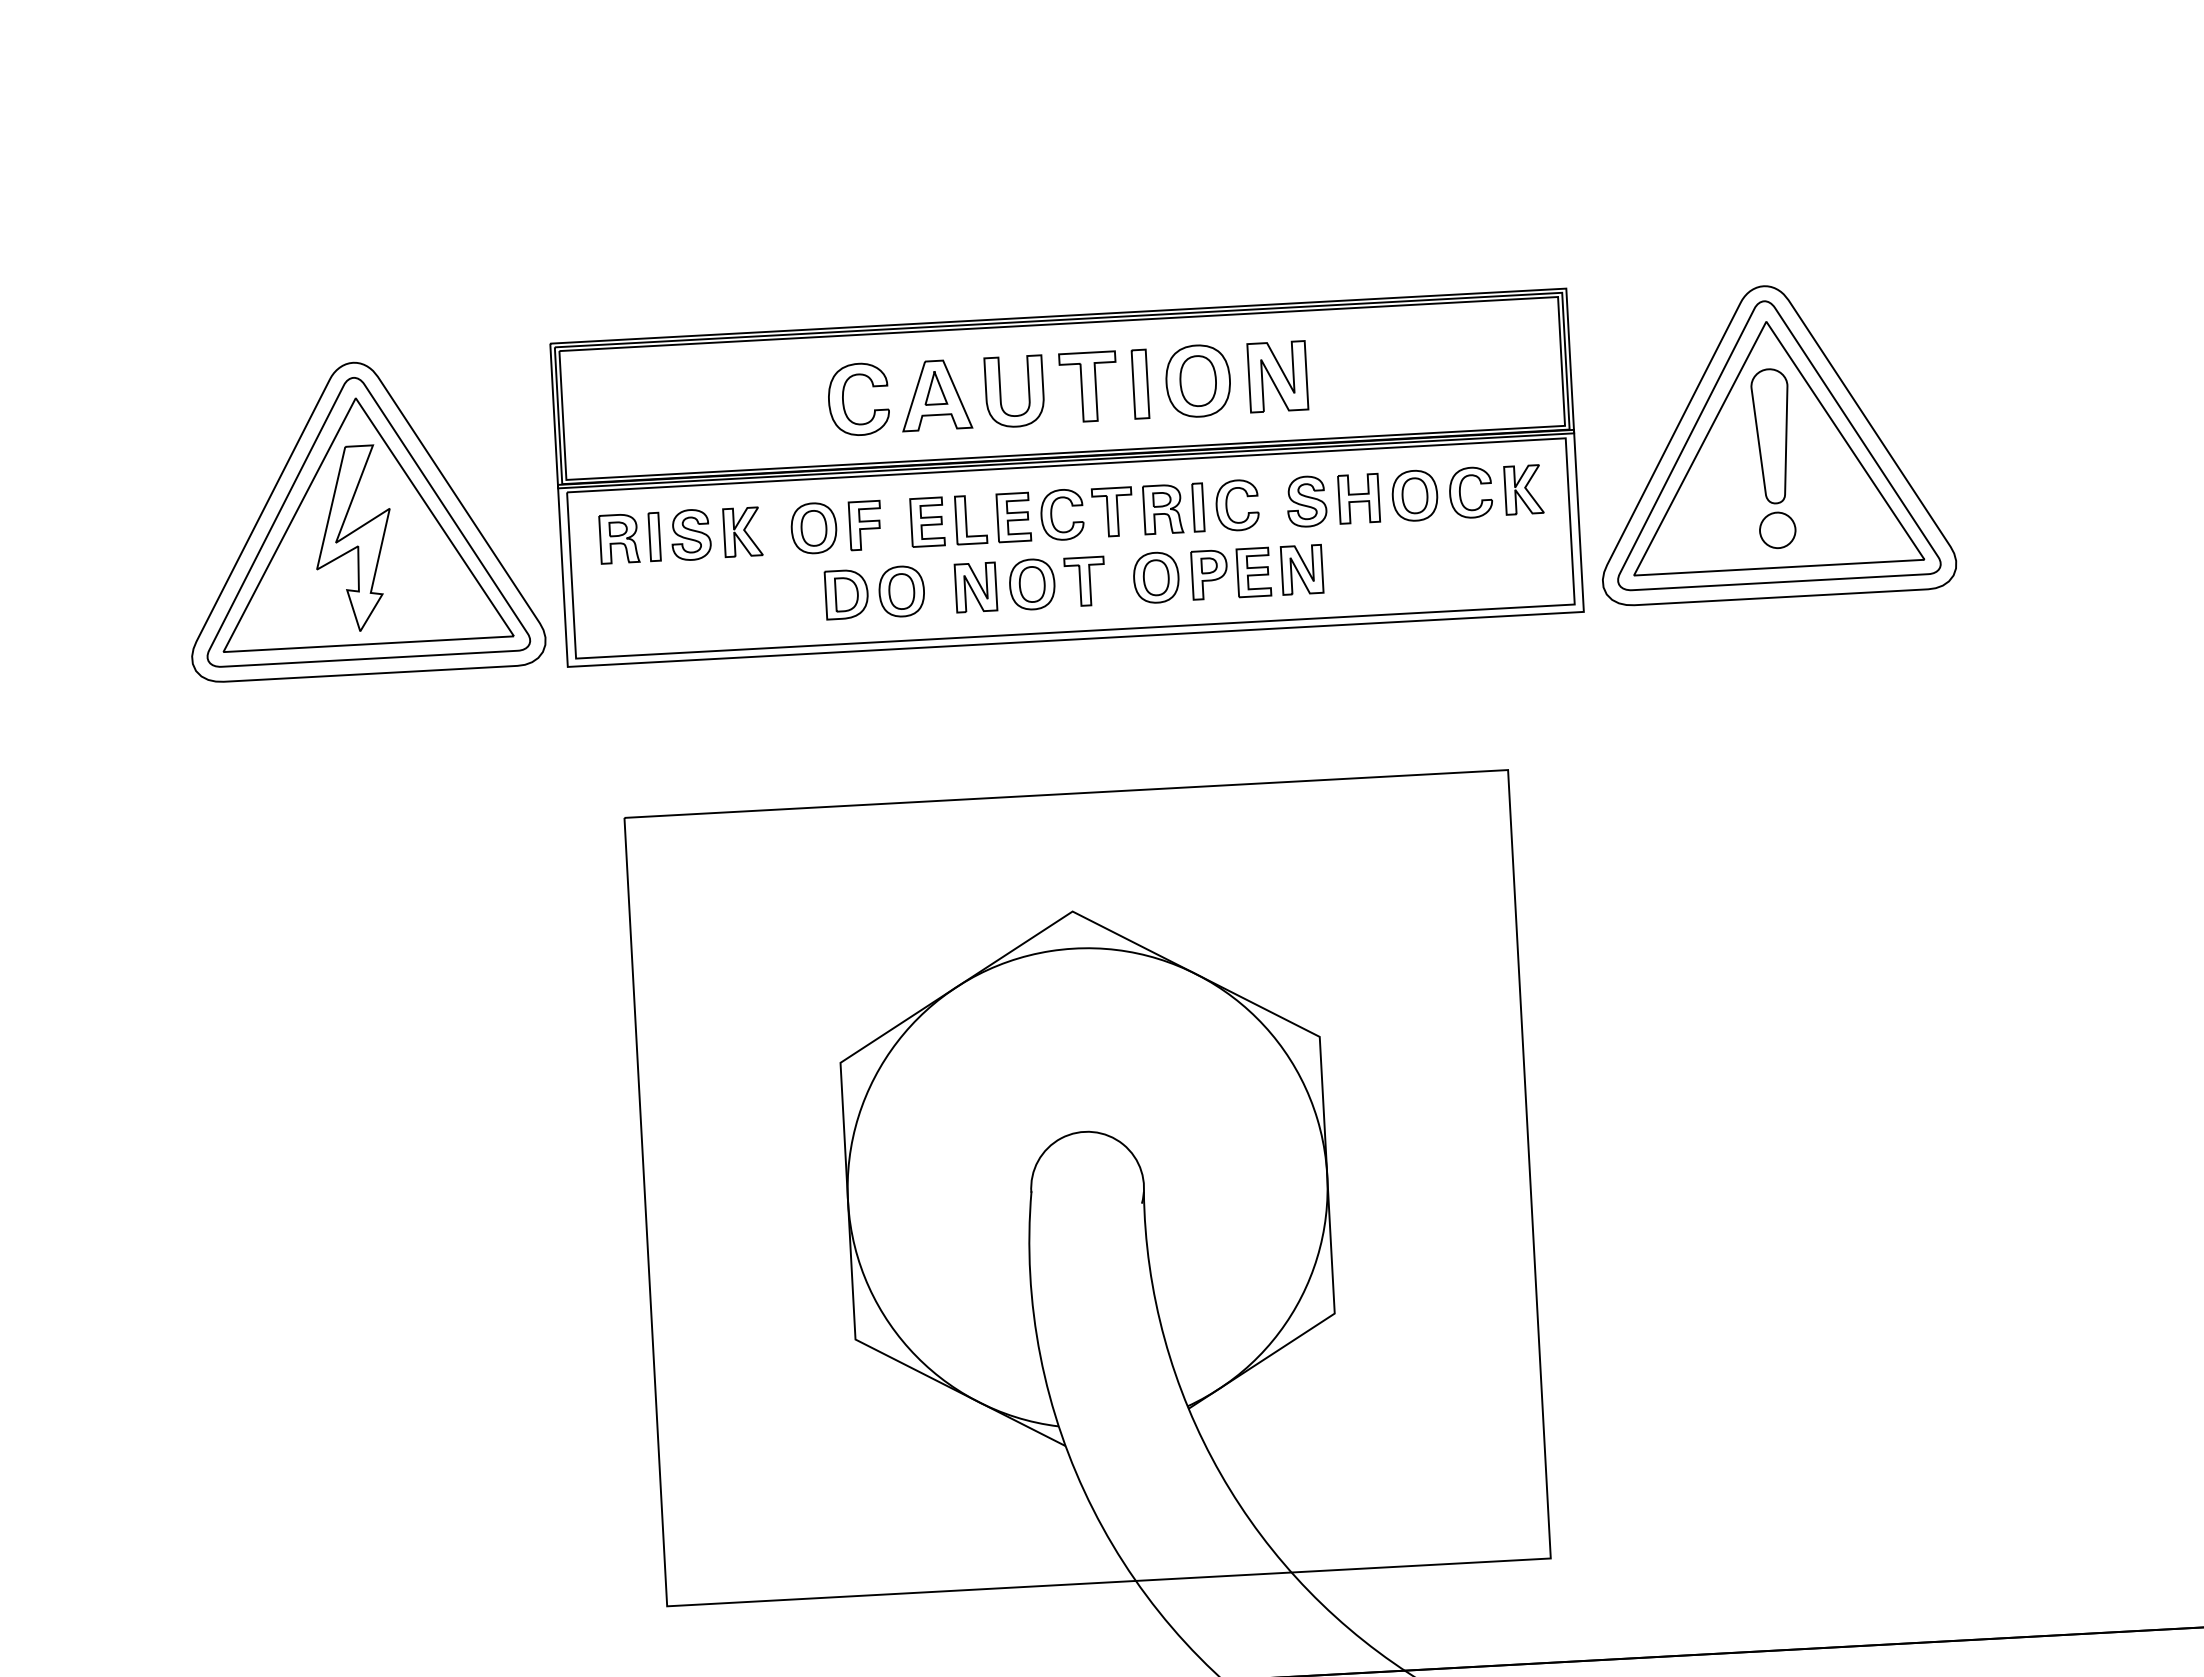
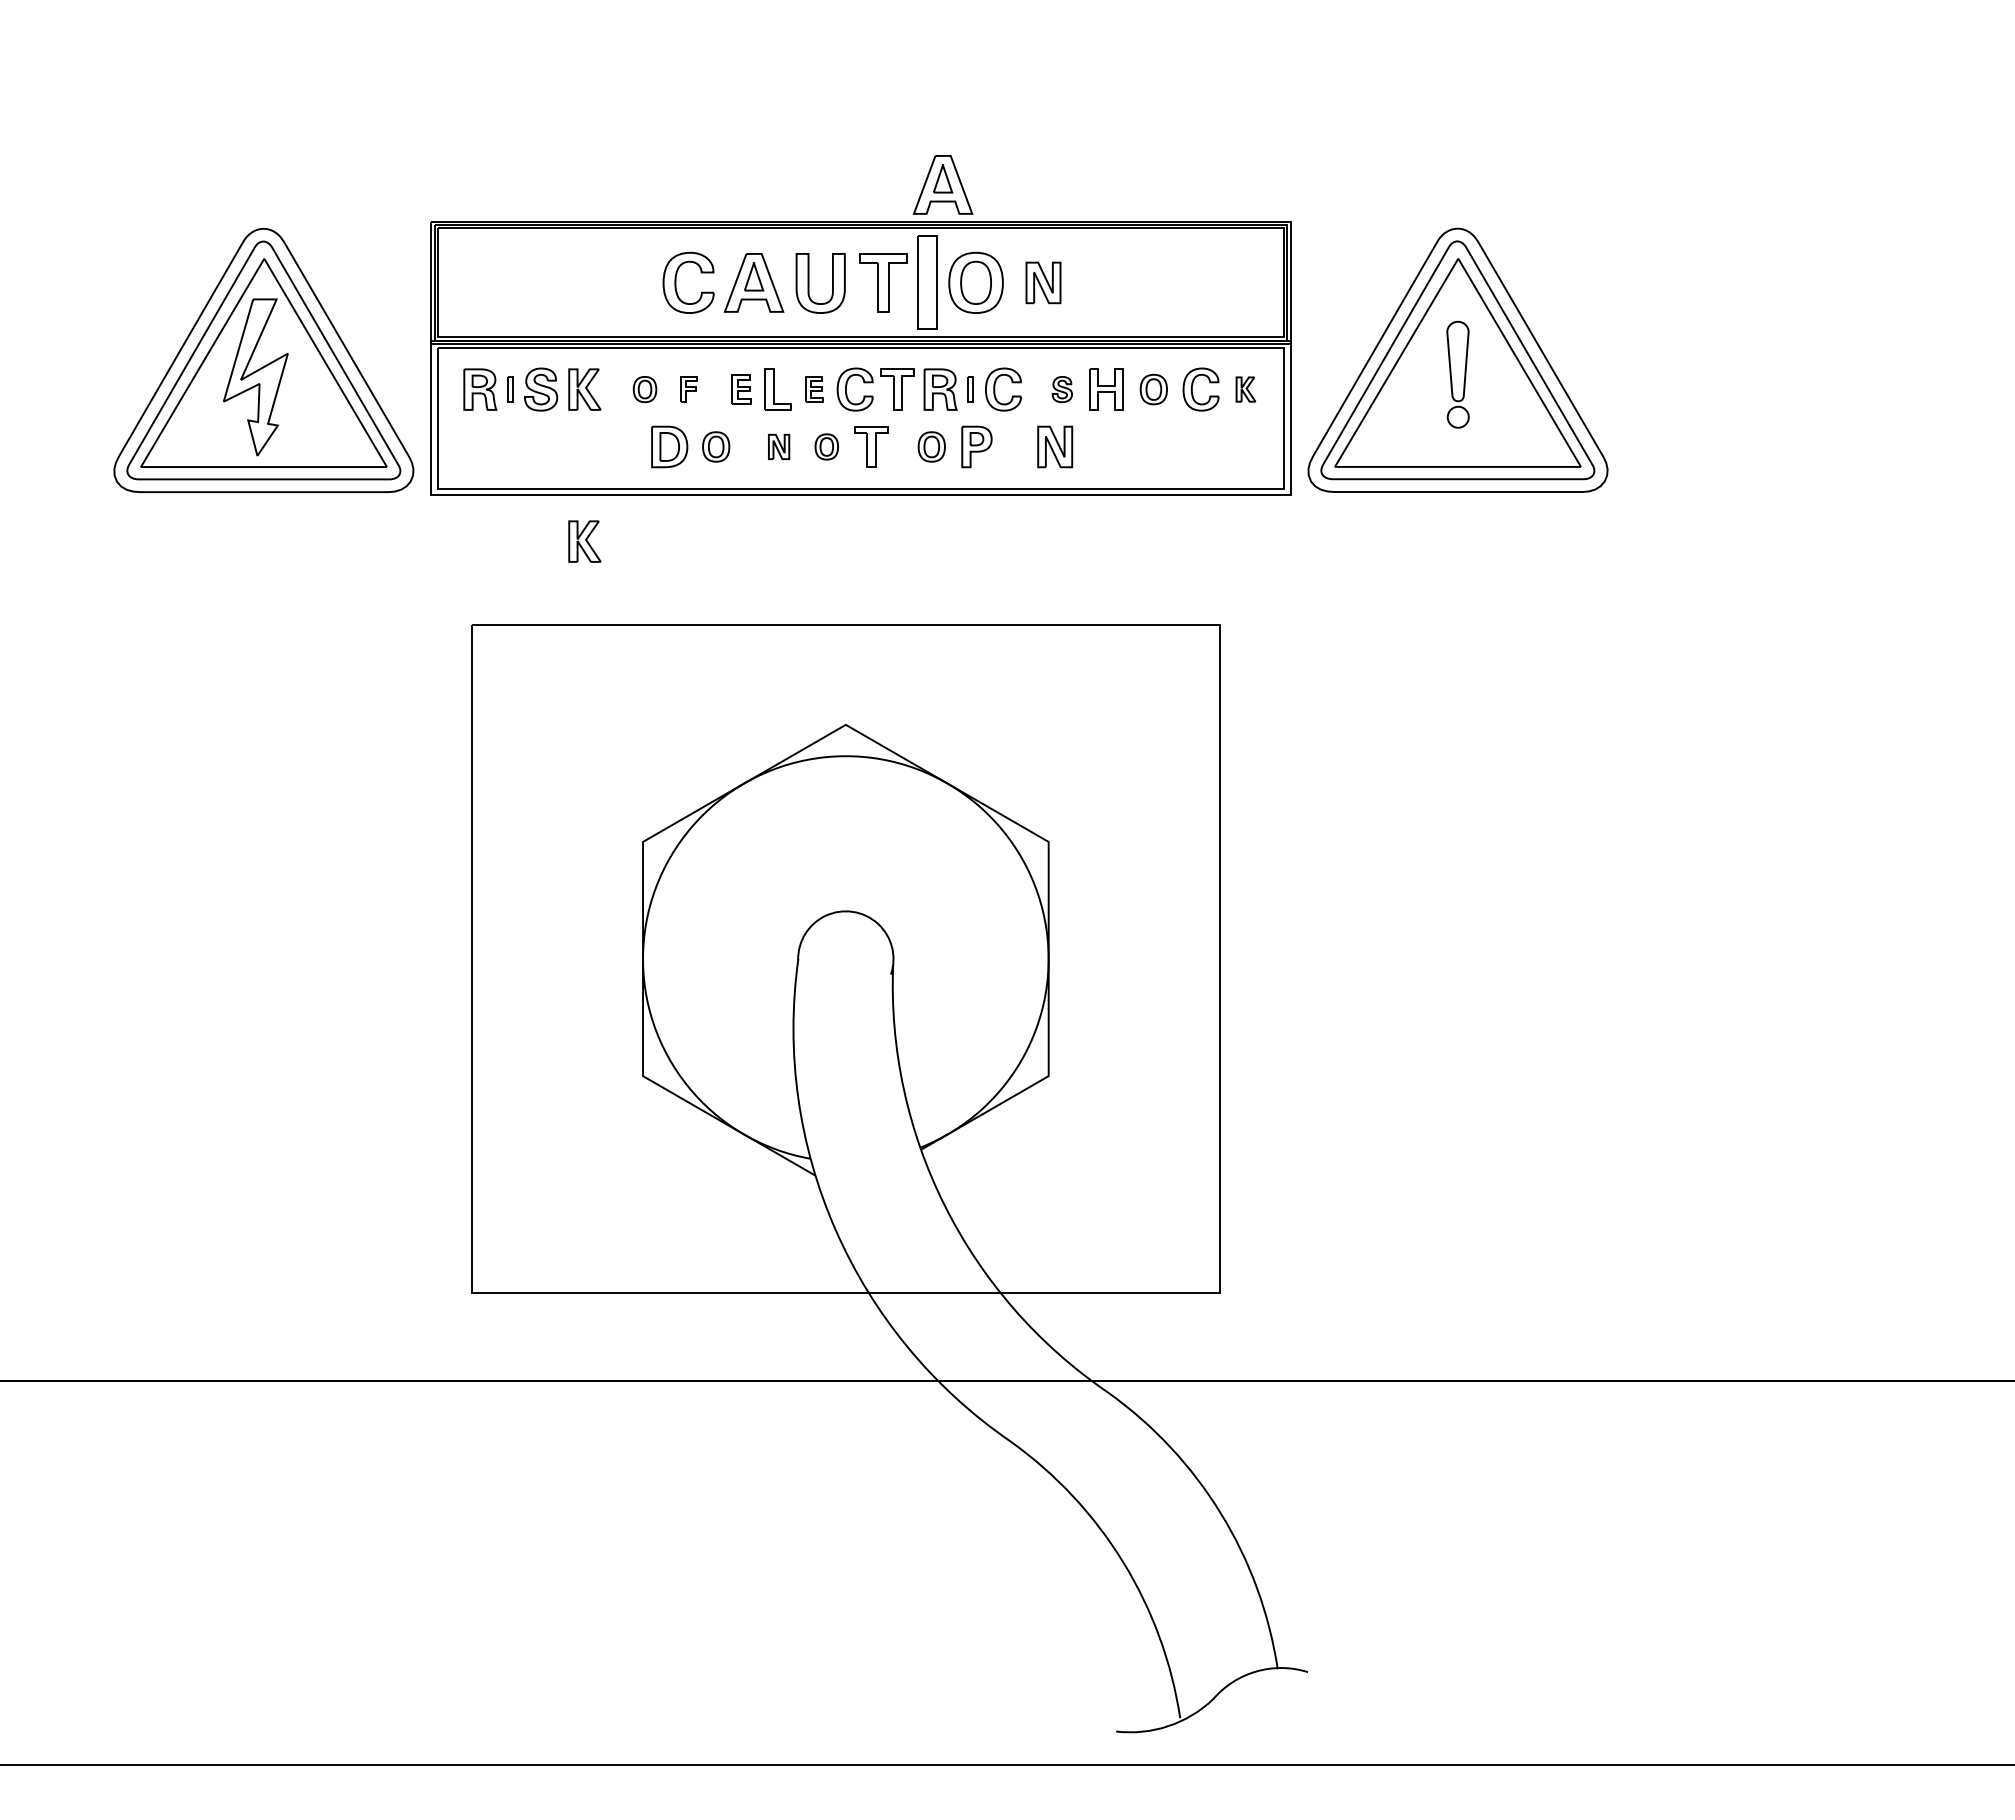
part: (1152, 267) -> (942, 184), added
part: (1277, 376) -> (1043, 282), size x0.7
part: (1139, 383) -> (926, 282), size x1.6
part: (1772, 458) -> (1457, 374), size x0.7
part: (1523, 489) -> (1245, 389), size x0.6
part: (1414, 495) -> (1153, 389), size x0.7
part: (1307, 501) -> (1062, 389), size x0.6
part: (1198, 507) -> (970, 389), size x0.6
part: (1014, 517) -> (814, 389), size x0.6
part: (927, 522) -> (741, 389), size x0.7
part: (865, 525) -> (688, 389), size x0.6
part: (813, 528) -> (644, 389), size x0.6
part: (653, 536) -> (509, 389), size x0.6
part: (1254, 571) -> (1014, 446), removed
part: (1156, 577) -> (931, 446), size x0.7
part: (1031, 583) -> (826, 446), size x0.6
part: (975, 587) -> (778, 446), size x0.6
part: (900, 591) -> (715, 446), size x0.7
part: (752, 711) -> (584, 541), added

